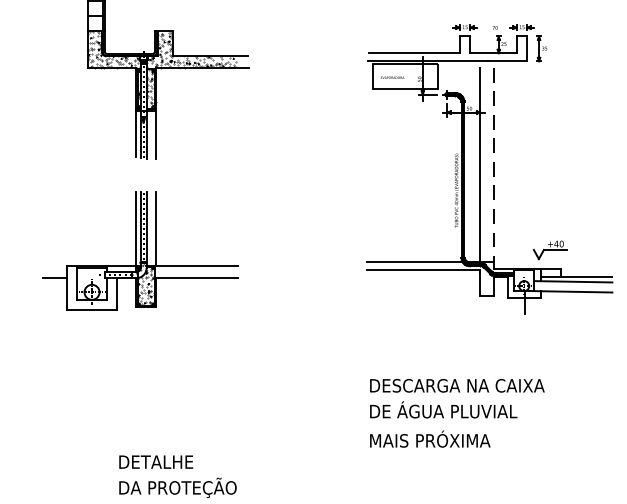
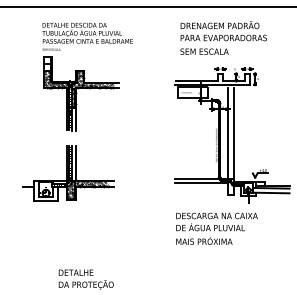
line: (494, 168) -> (234, 135), dashed -> solid
hatch: (178, 277) -> (86, 186), added
text: (456, 412) -> (216, 228), moved

